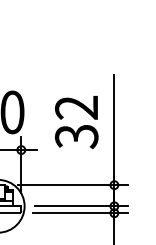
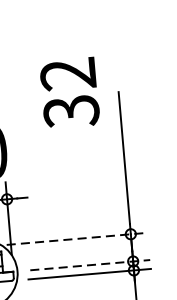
text: (76, 122) -> (69, 93), moved
line: (72, 185) -> (76, 239), solid -> dashed
line: (81, 206) -> (90, 265), solid -> dashed

